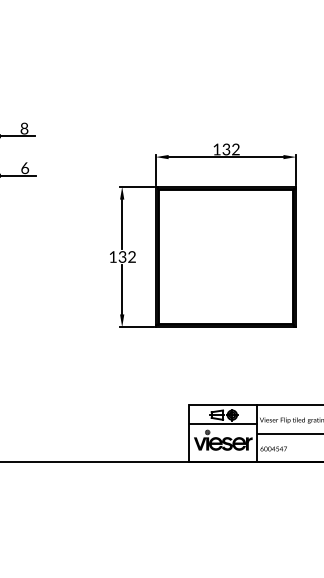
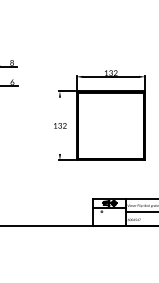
line: (121, 223) -> (59, 109), removed
line: (121, 289) -> (59, 141), removed
fill: (223, 444) -> (109, 217), removed

